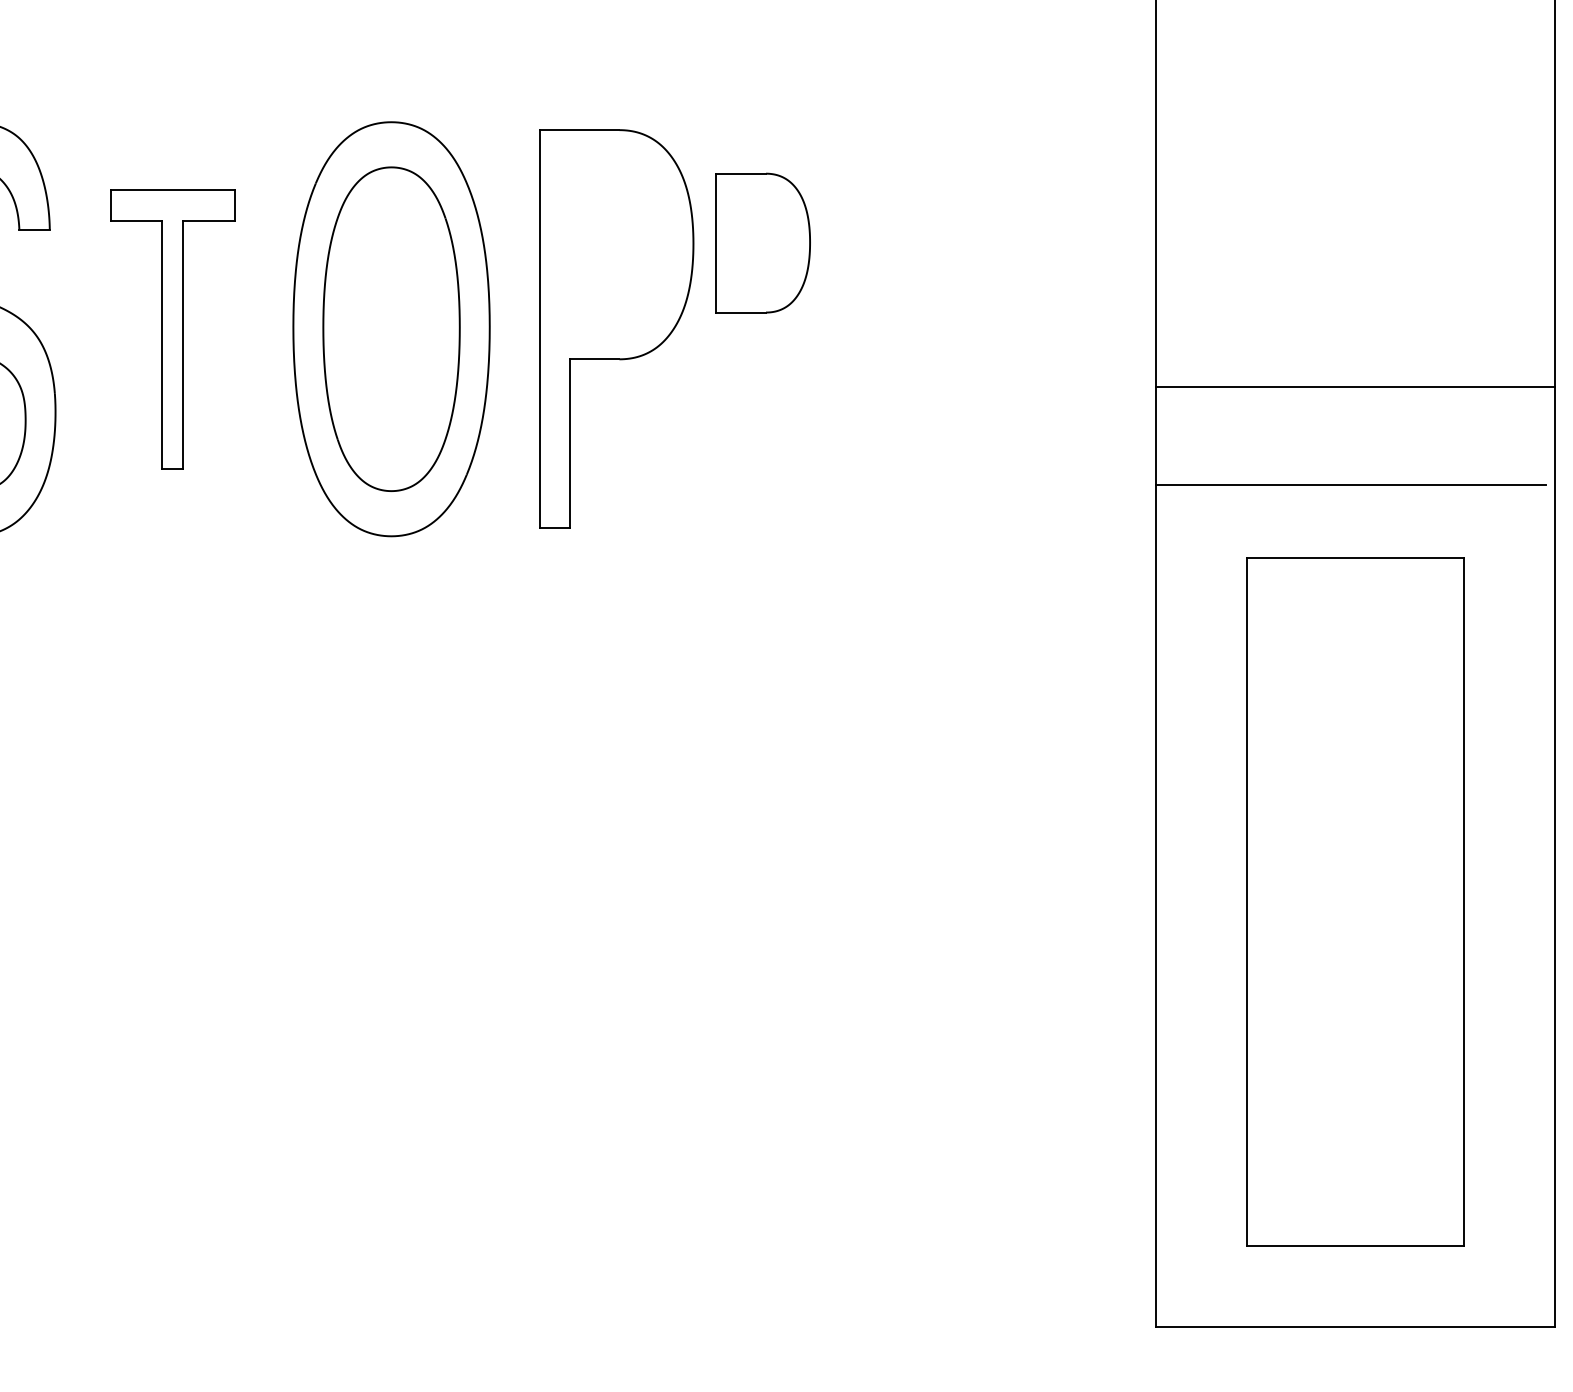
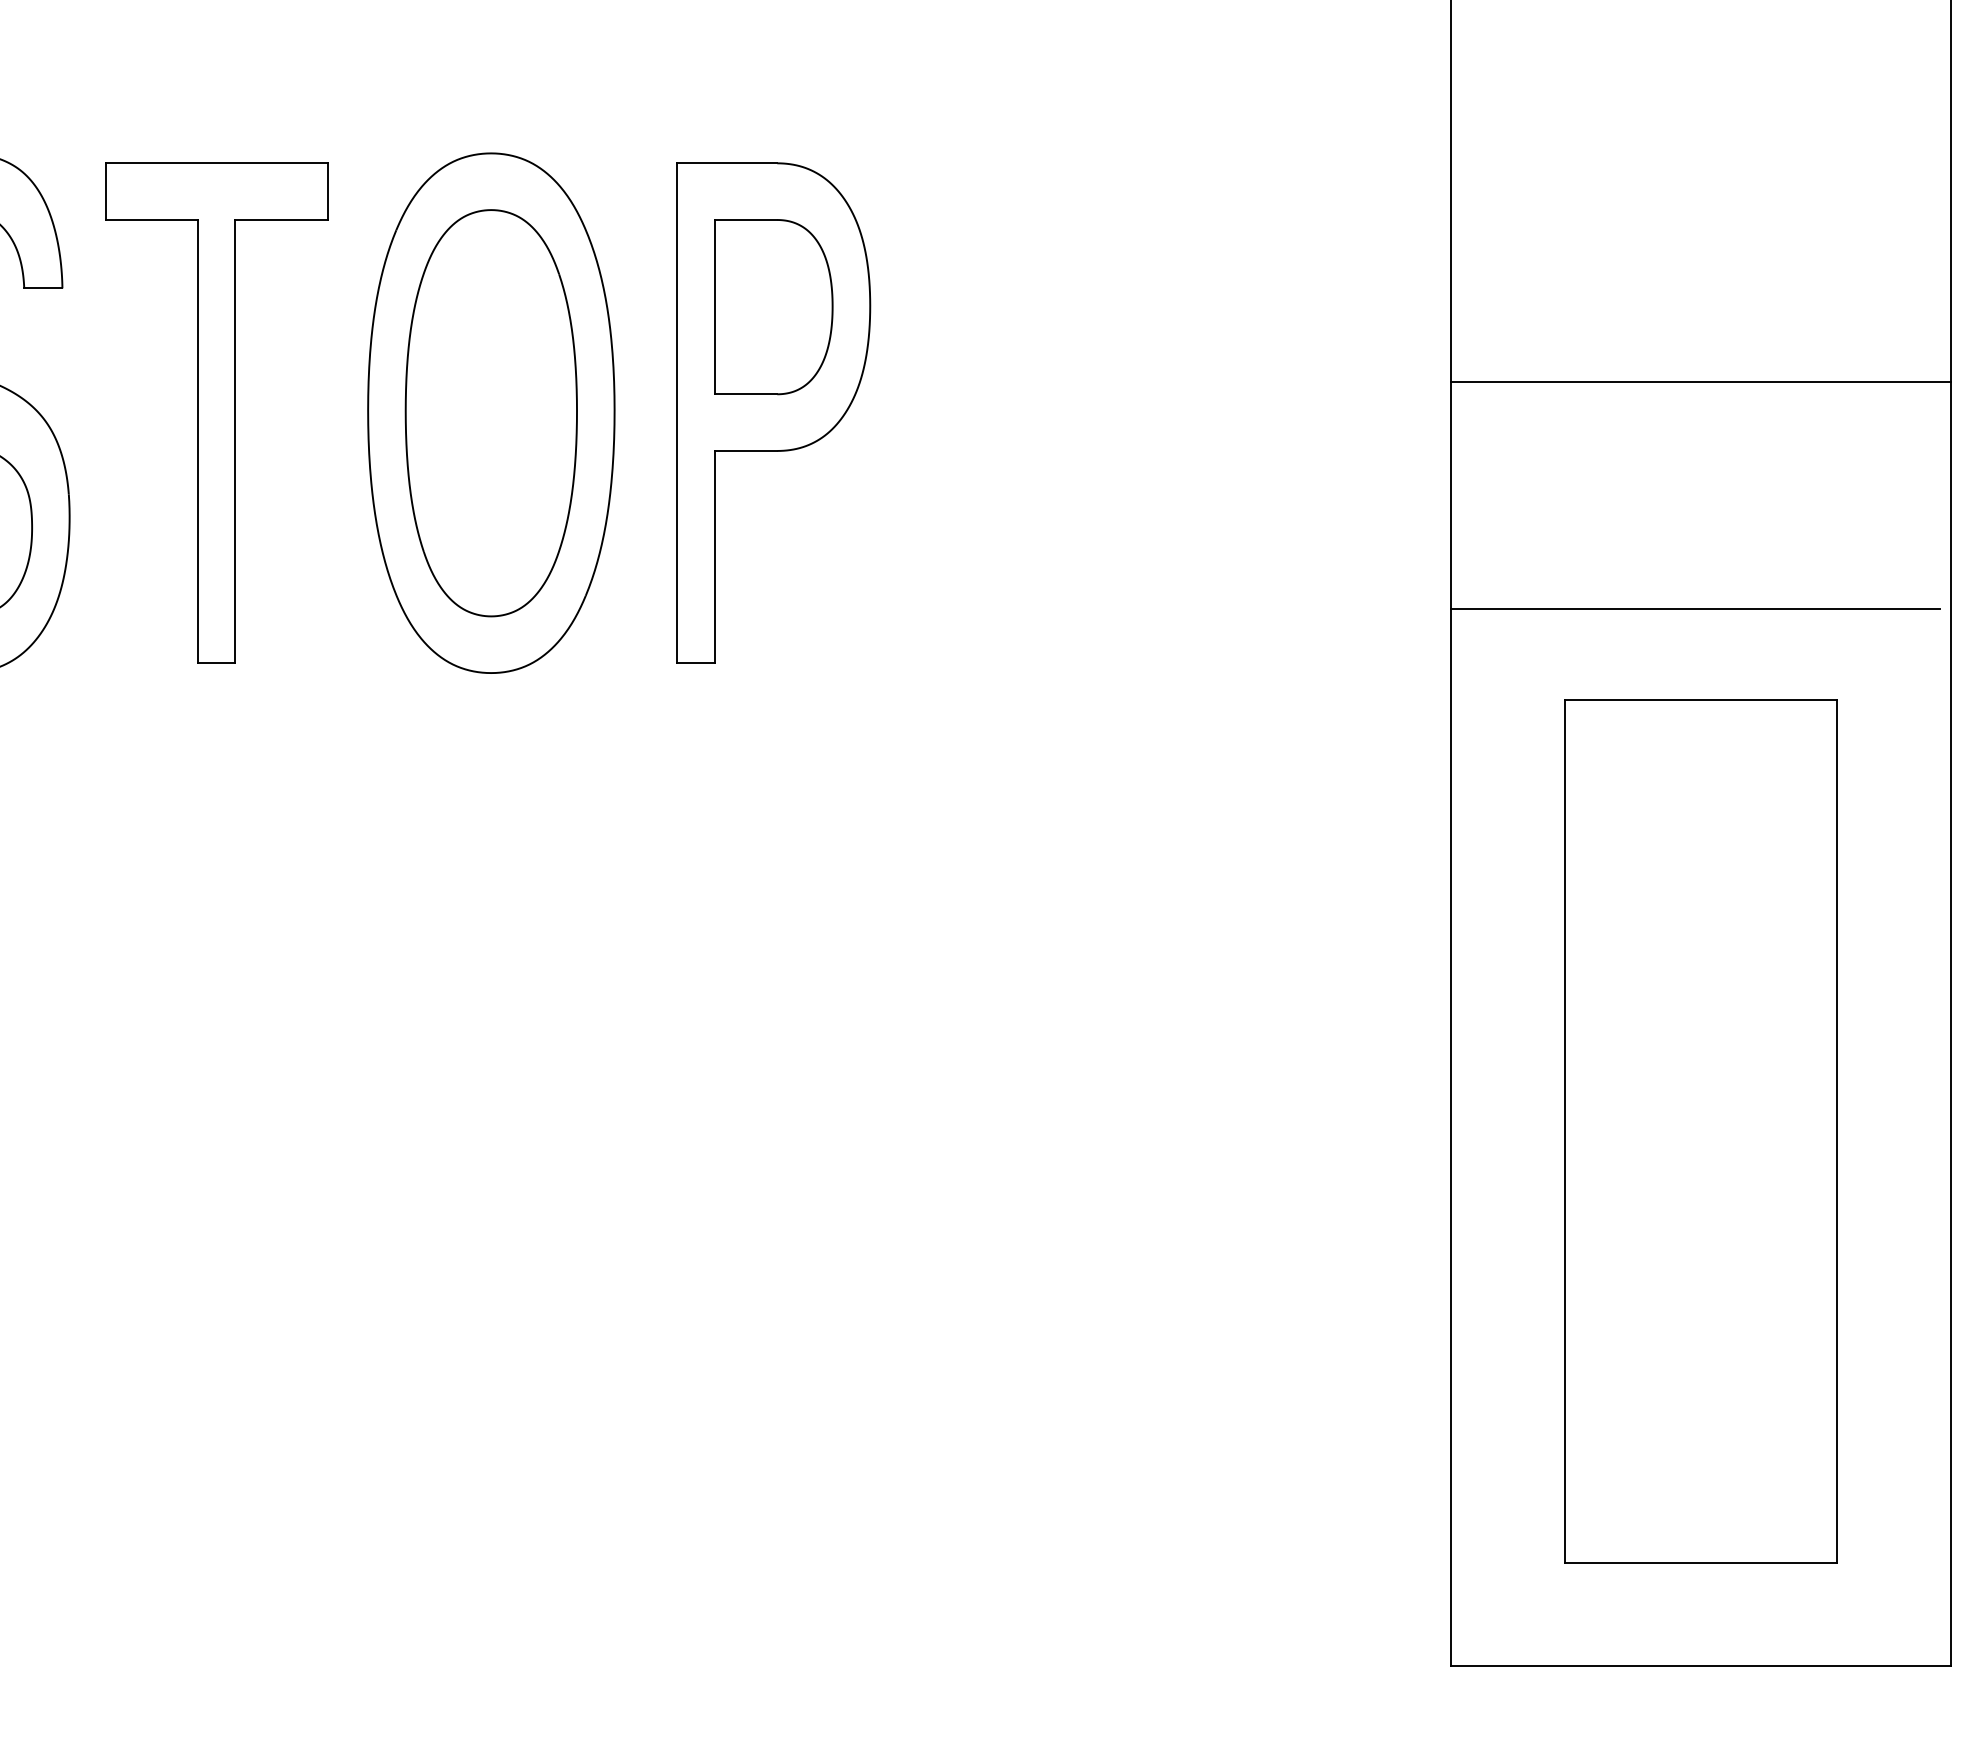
part: (762, 243) -> (773, 307), moved
part: (172, 328) -> (216, 412), size x1.43
line: (1355, 386) -> (1701, 381), moved

